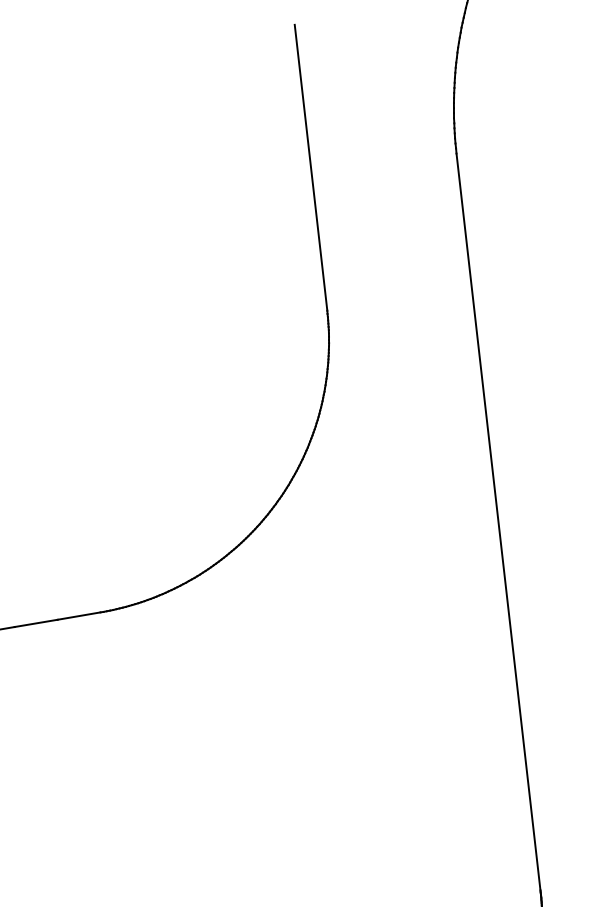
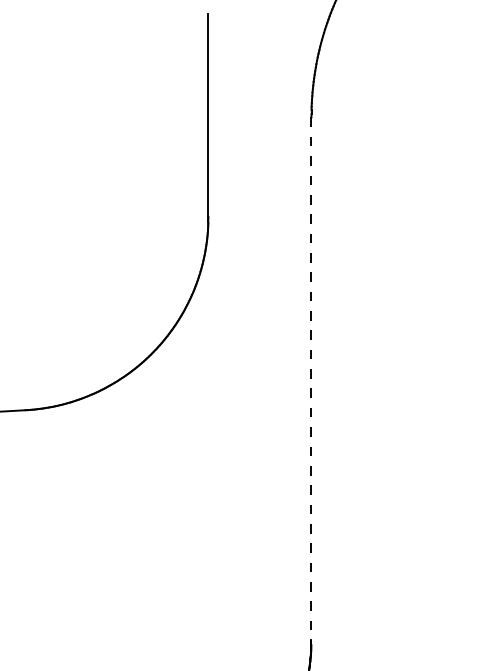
line: (498, 523) -> (311, 379), solid -> dashed

